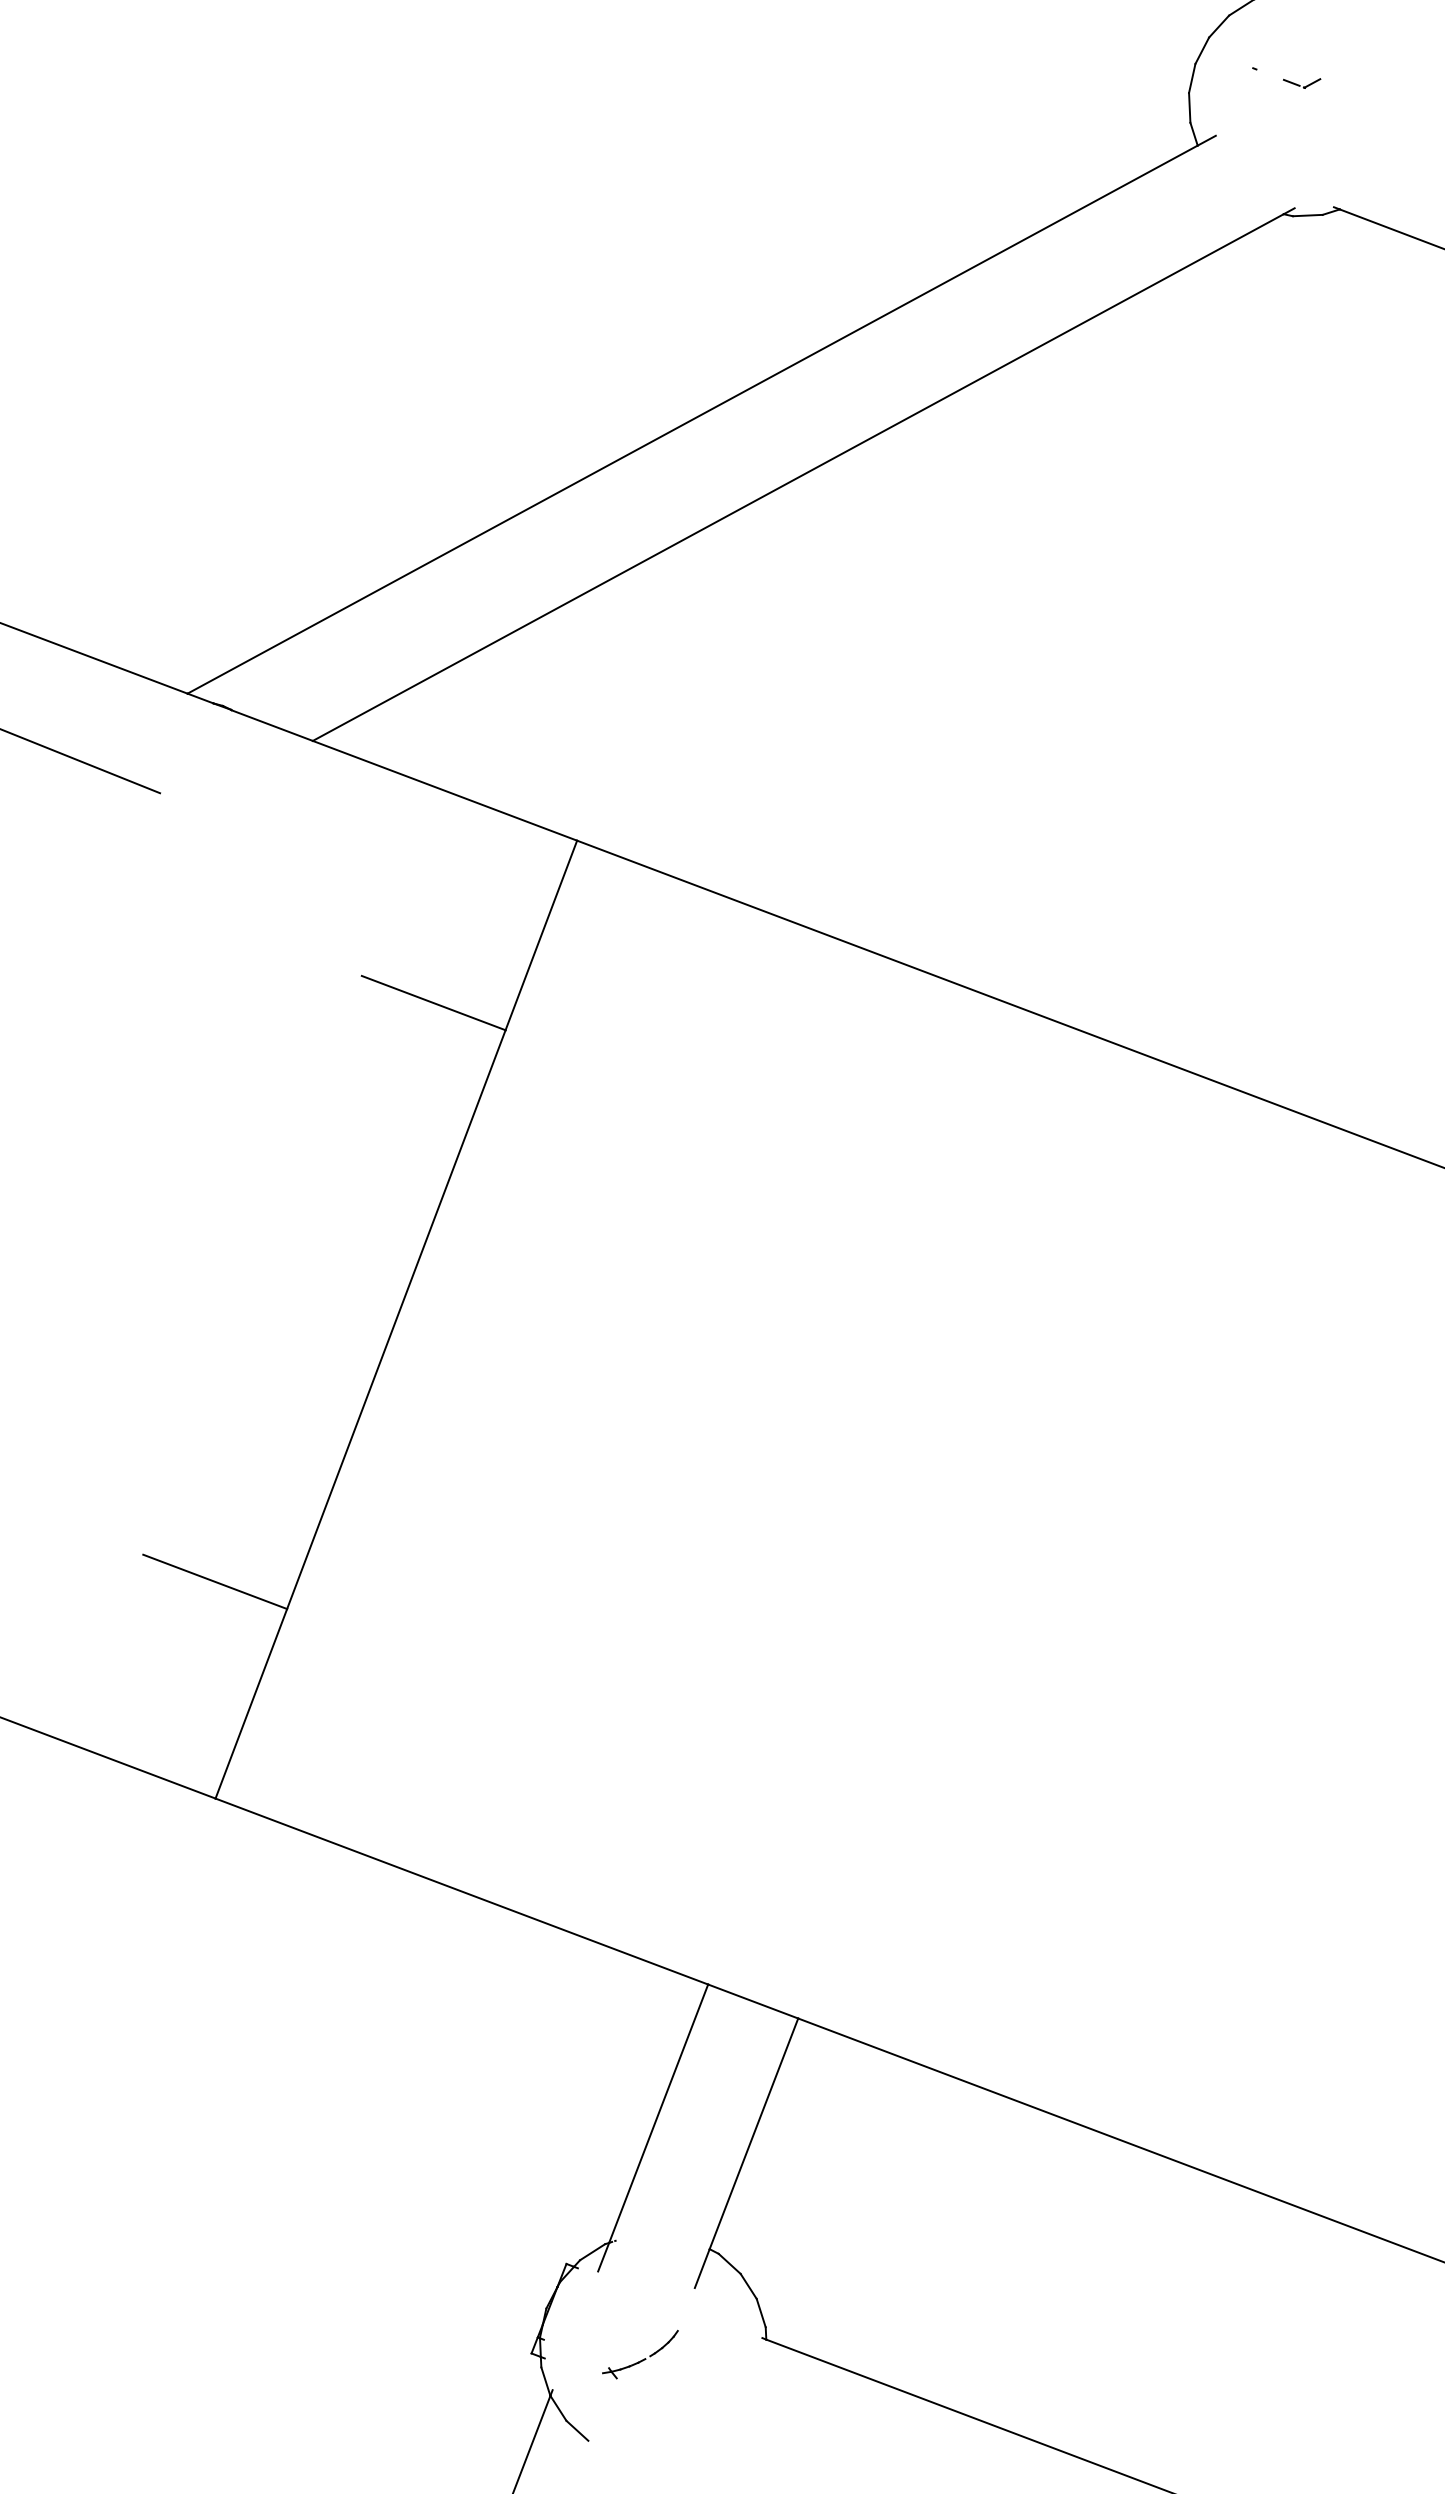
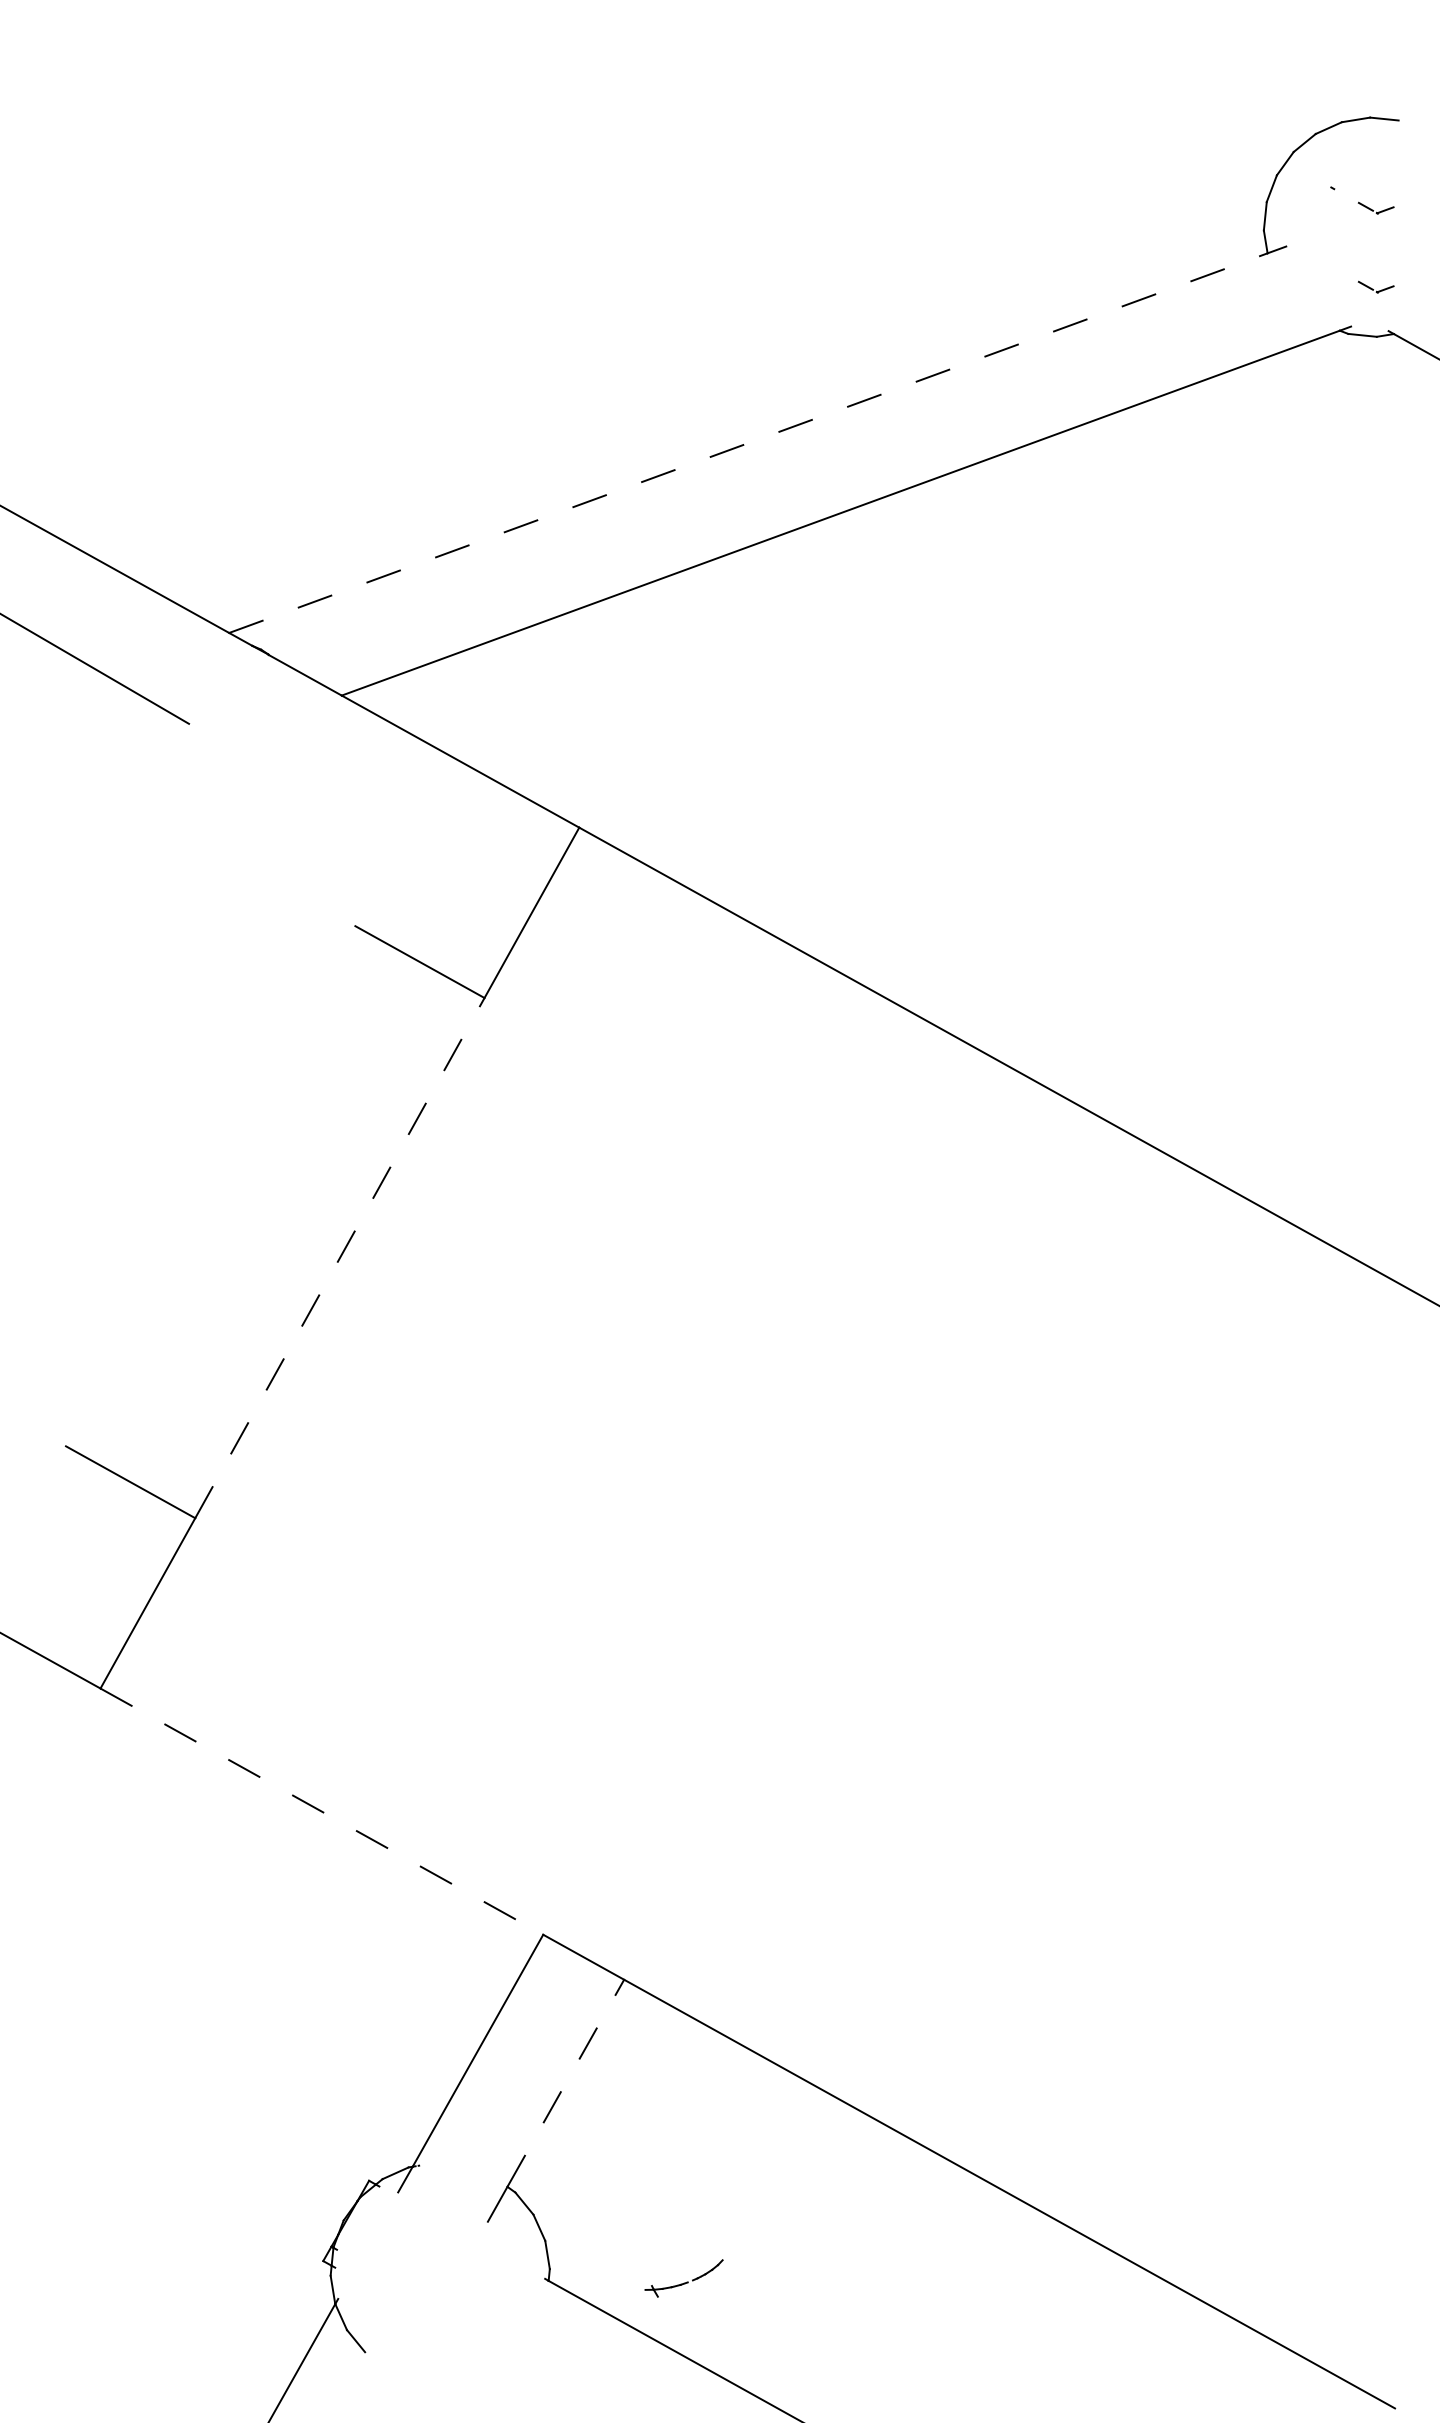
part: (1313, 163) -> (1375, 286), added
line: (692, 419) -> (748, 443), solid -> dashed
line: (395, 1320) -> (339, 1258), solid -> dashed
line: (462, 1891) -> (322, 1811), solid -> dashed
line: (753, 2134) -> (565, 2083), solid -> dashed
part: (640, 2355) -> (683, 2278), moved

